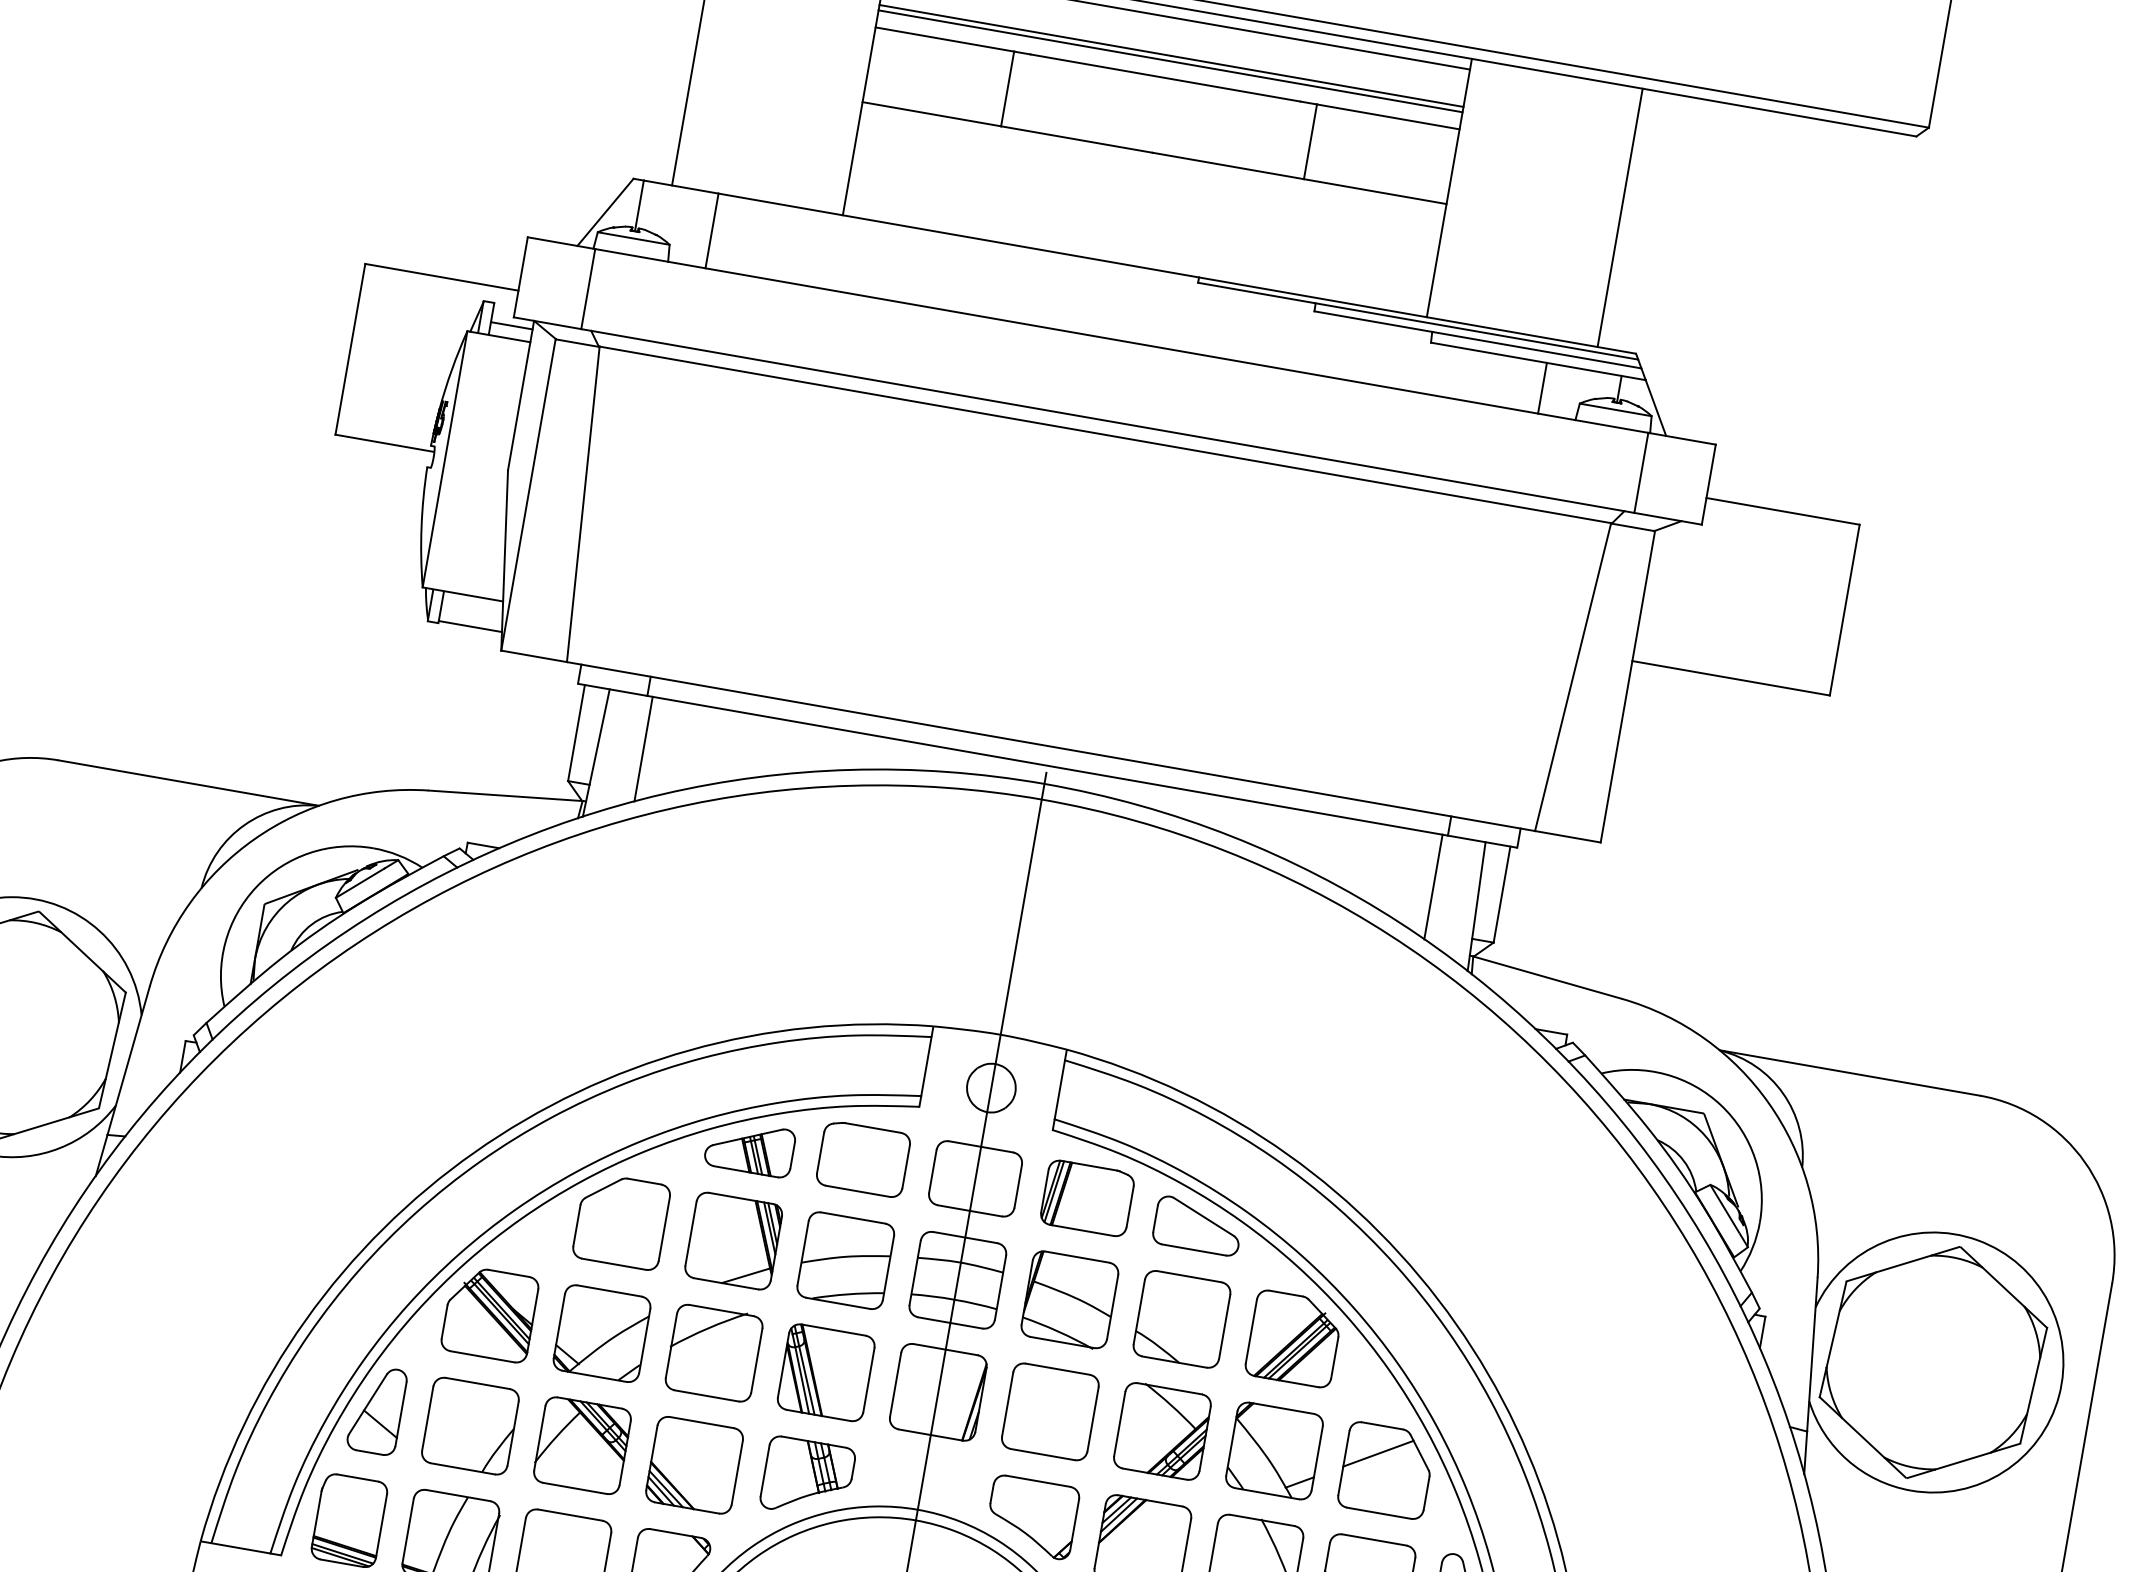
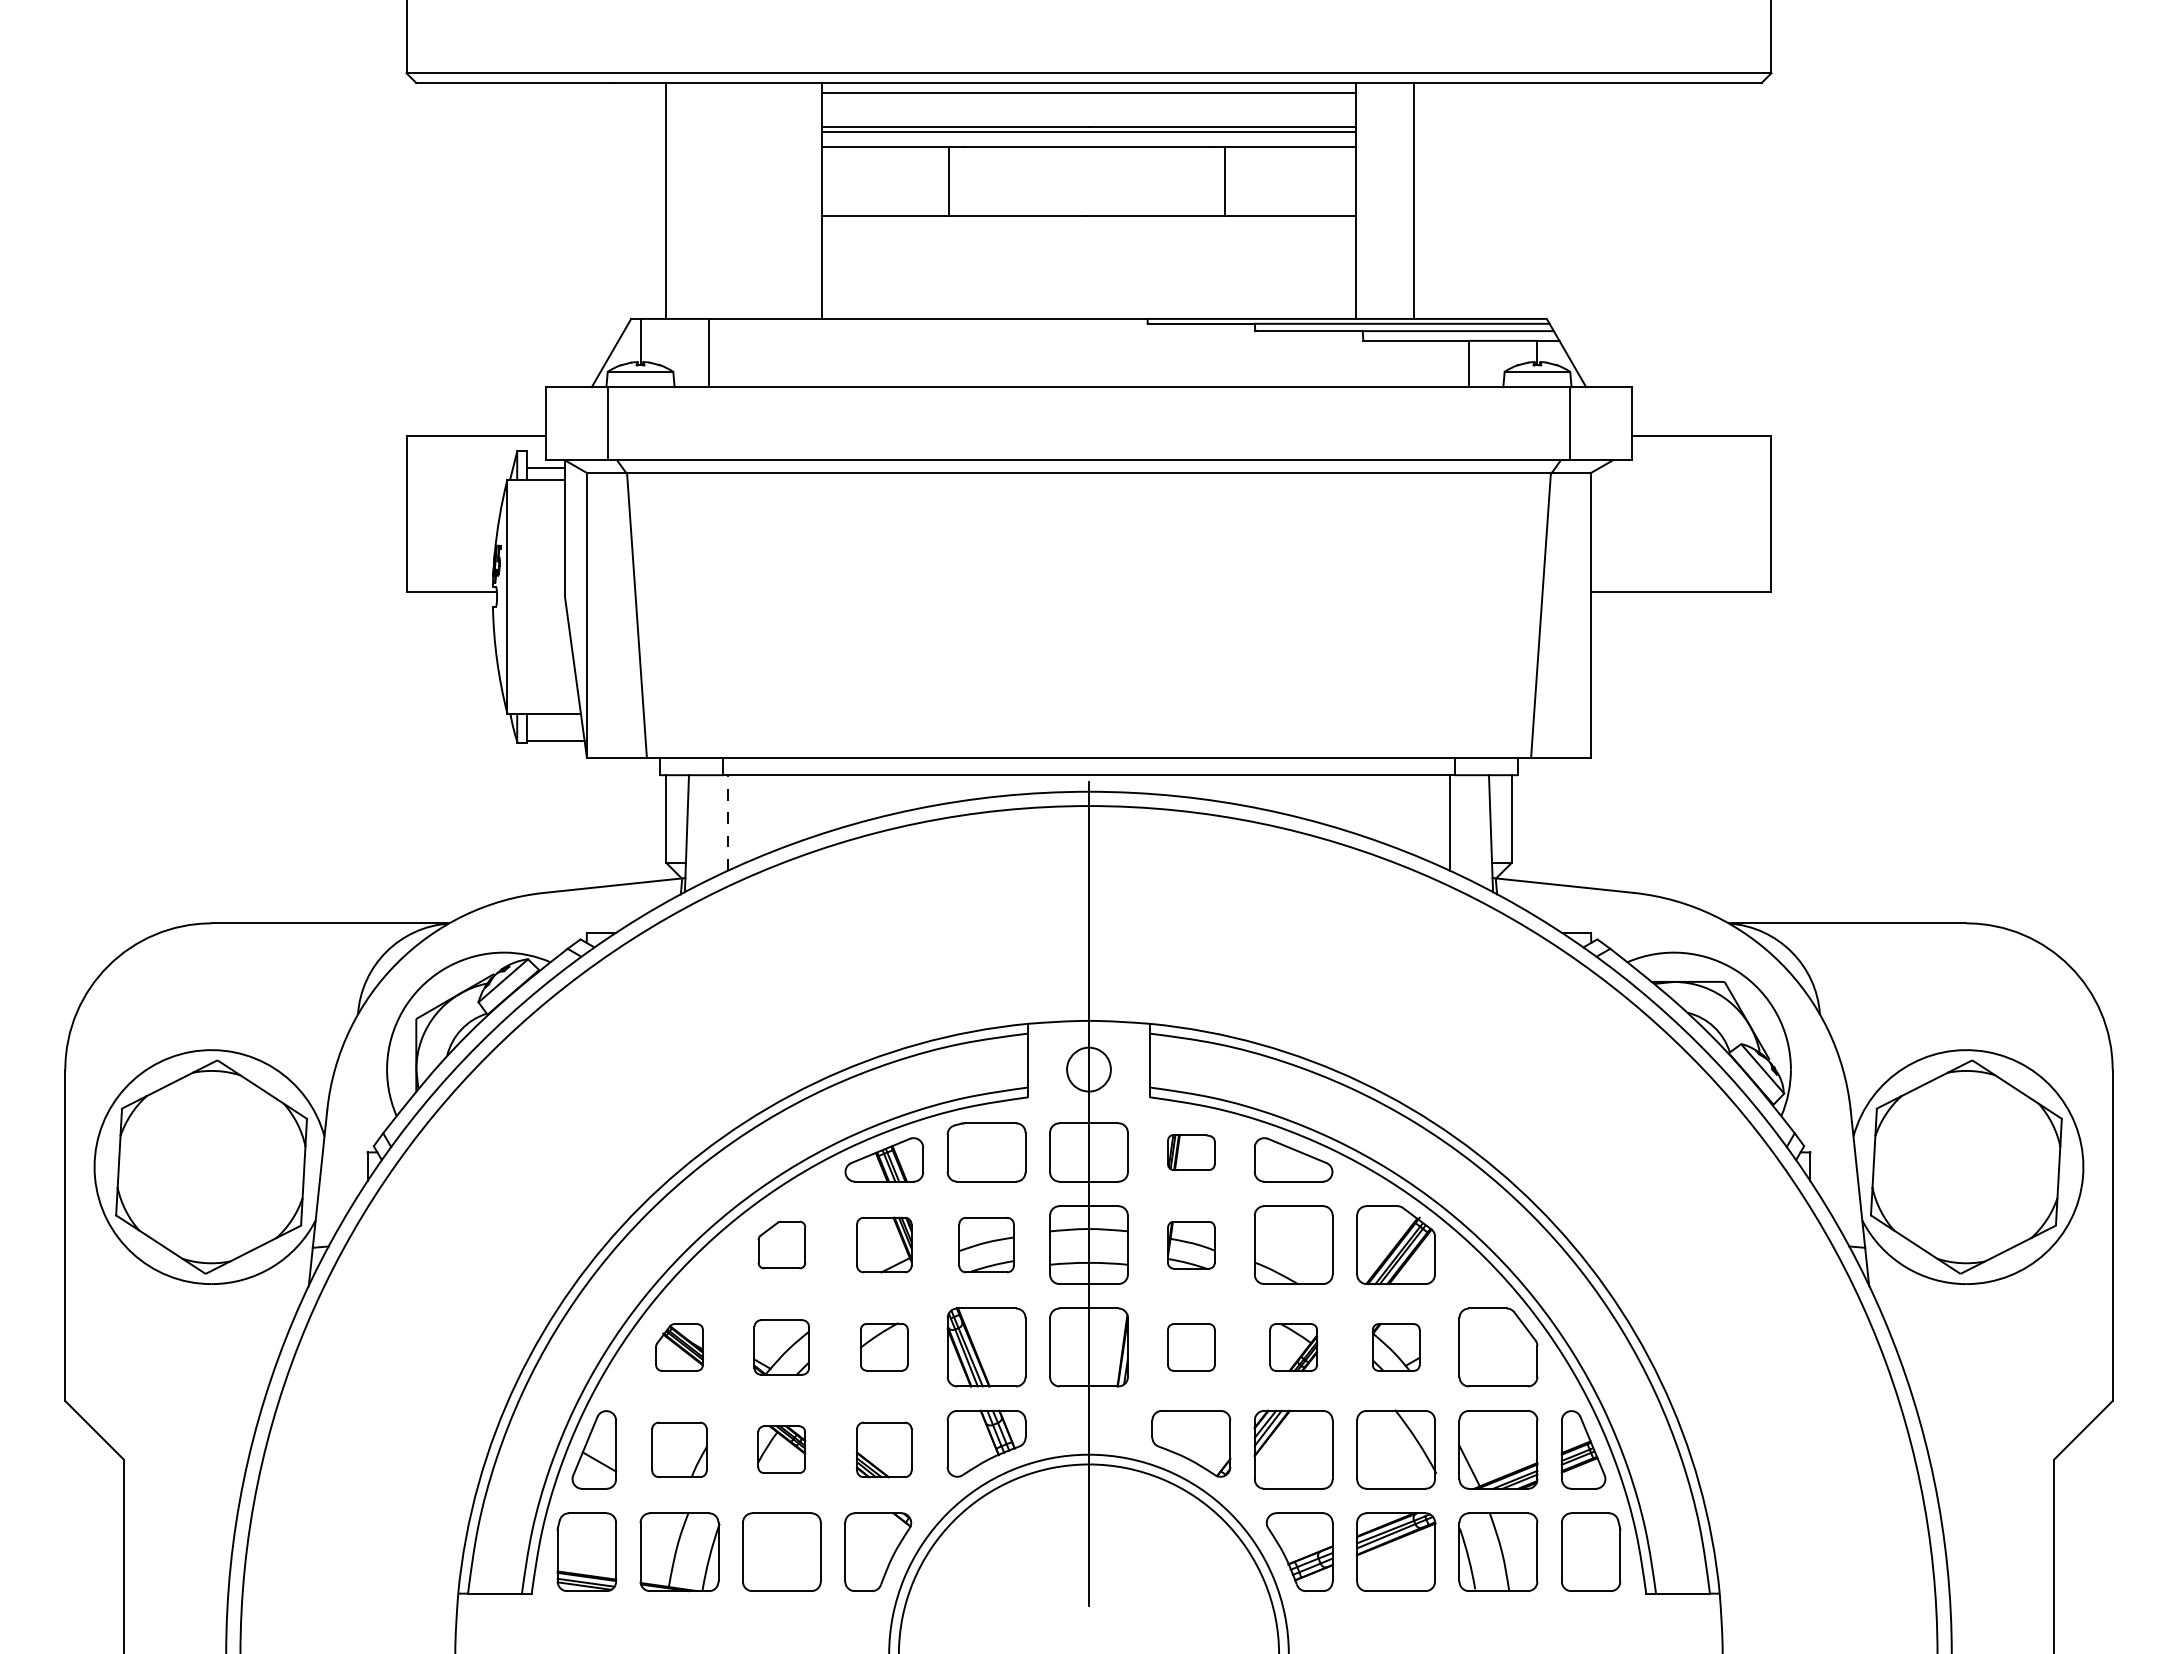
line: (1620, 217) -> (1413, 200), moved
line: (643, 749) -> (728, 823), solid -> dashed
part: (1087, 1198) -> (1191, 1152), size x0.6
part: (621, 1220) -> (781, 1244), size x0.6
part: (734, 1240) -> (884, 1244), size x0.7
part: (845, 1260) -> (986, 1244), size x0.7
part: (1070, 1300) -> (1191, 1245), size x0.6
part: (489, 1314) -> (679, 1347), size x0.6
part: (601, 1333) -> (781, 1347), size x0.7
part: (714, 1352) -> (884, 1346), size x0.6
part: (1050, 1411) -> (1191, 1347), size x0.6
part: (470, 1425) -> (679, 1449), size x0.7
part: (1162, 1431) -> (1293, 1347), size x0.6
part: (582, 1445) -> (781, 1449), size x0.6
part: (1274, 1451) -> (1396, 1347), size x0.6
line: (1378, 1453) -> (1488, 1333), removed
part: (694, 1464) -> (884, 1449), size x0.7

